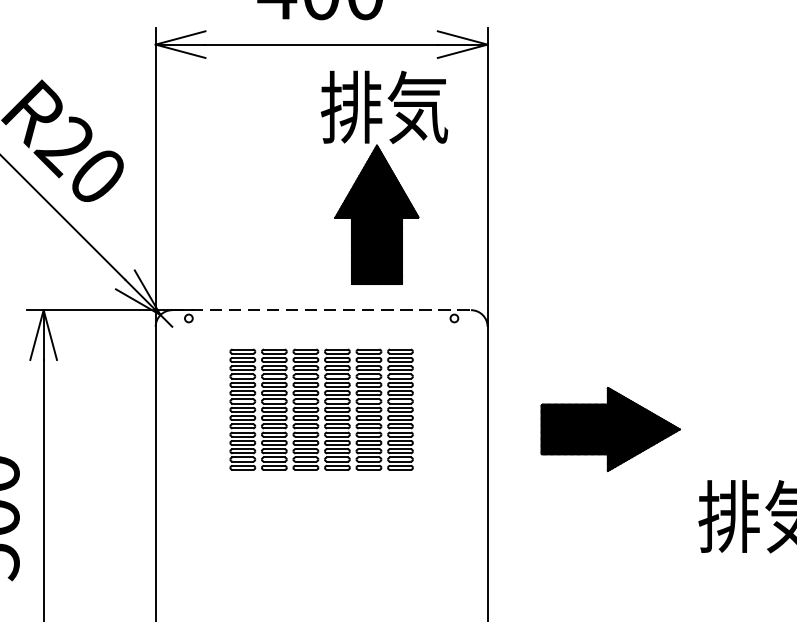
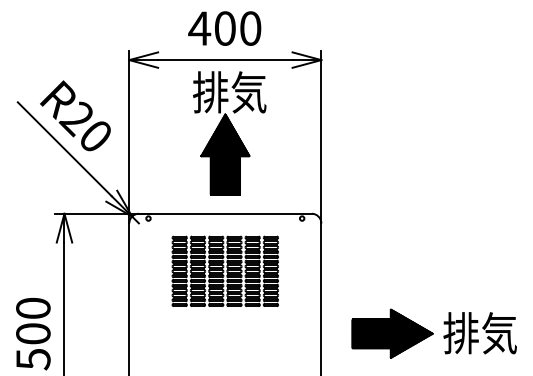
part: (384, 178) -> (229, 133), moved
line: (321, 309) -> (225, 213), dashed -> solid
part: (610, 428) -> (392, 333), moved

